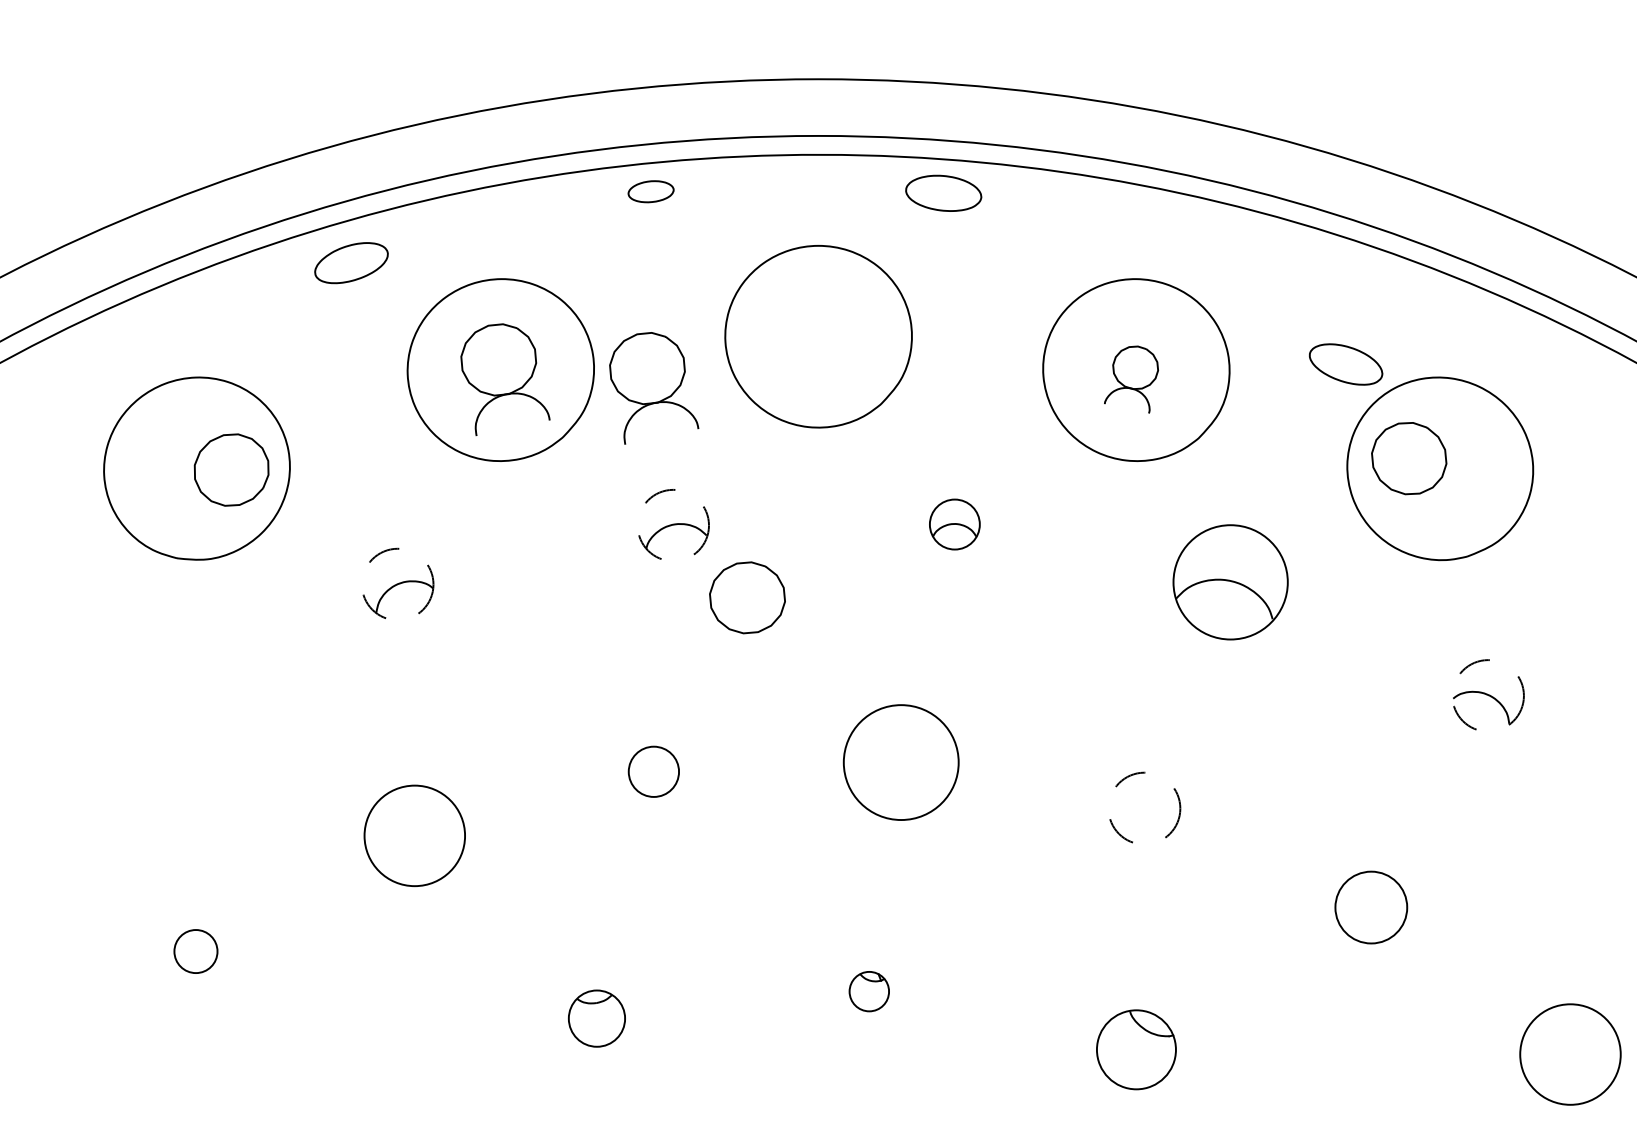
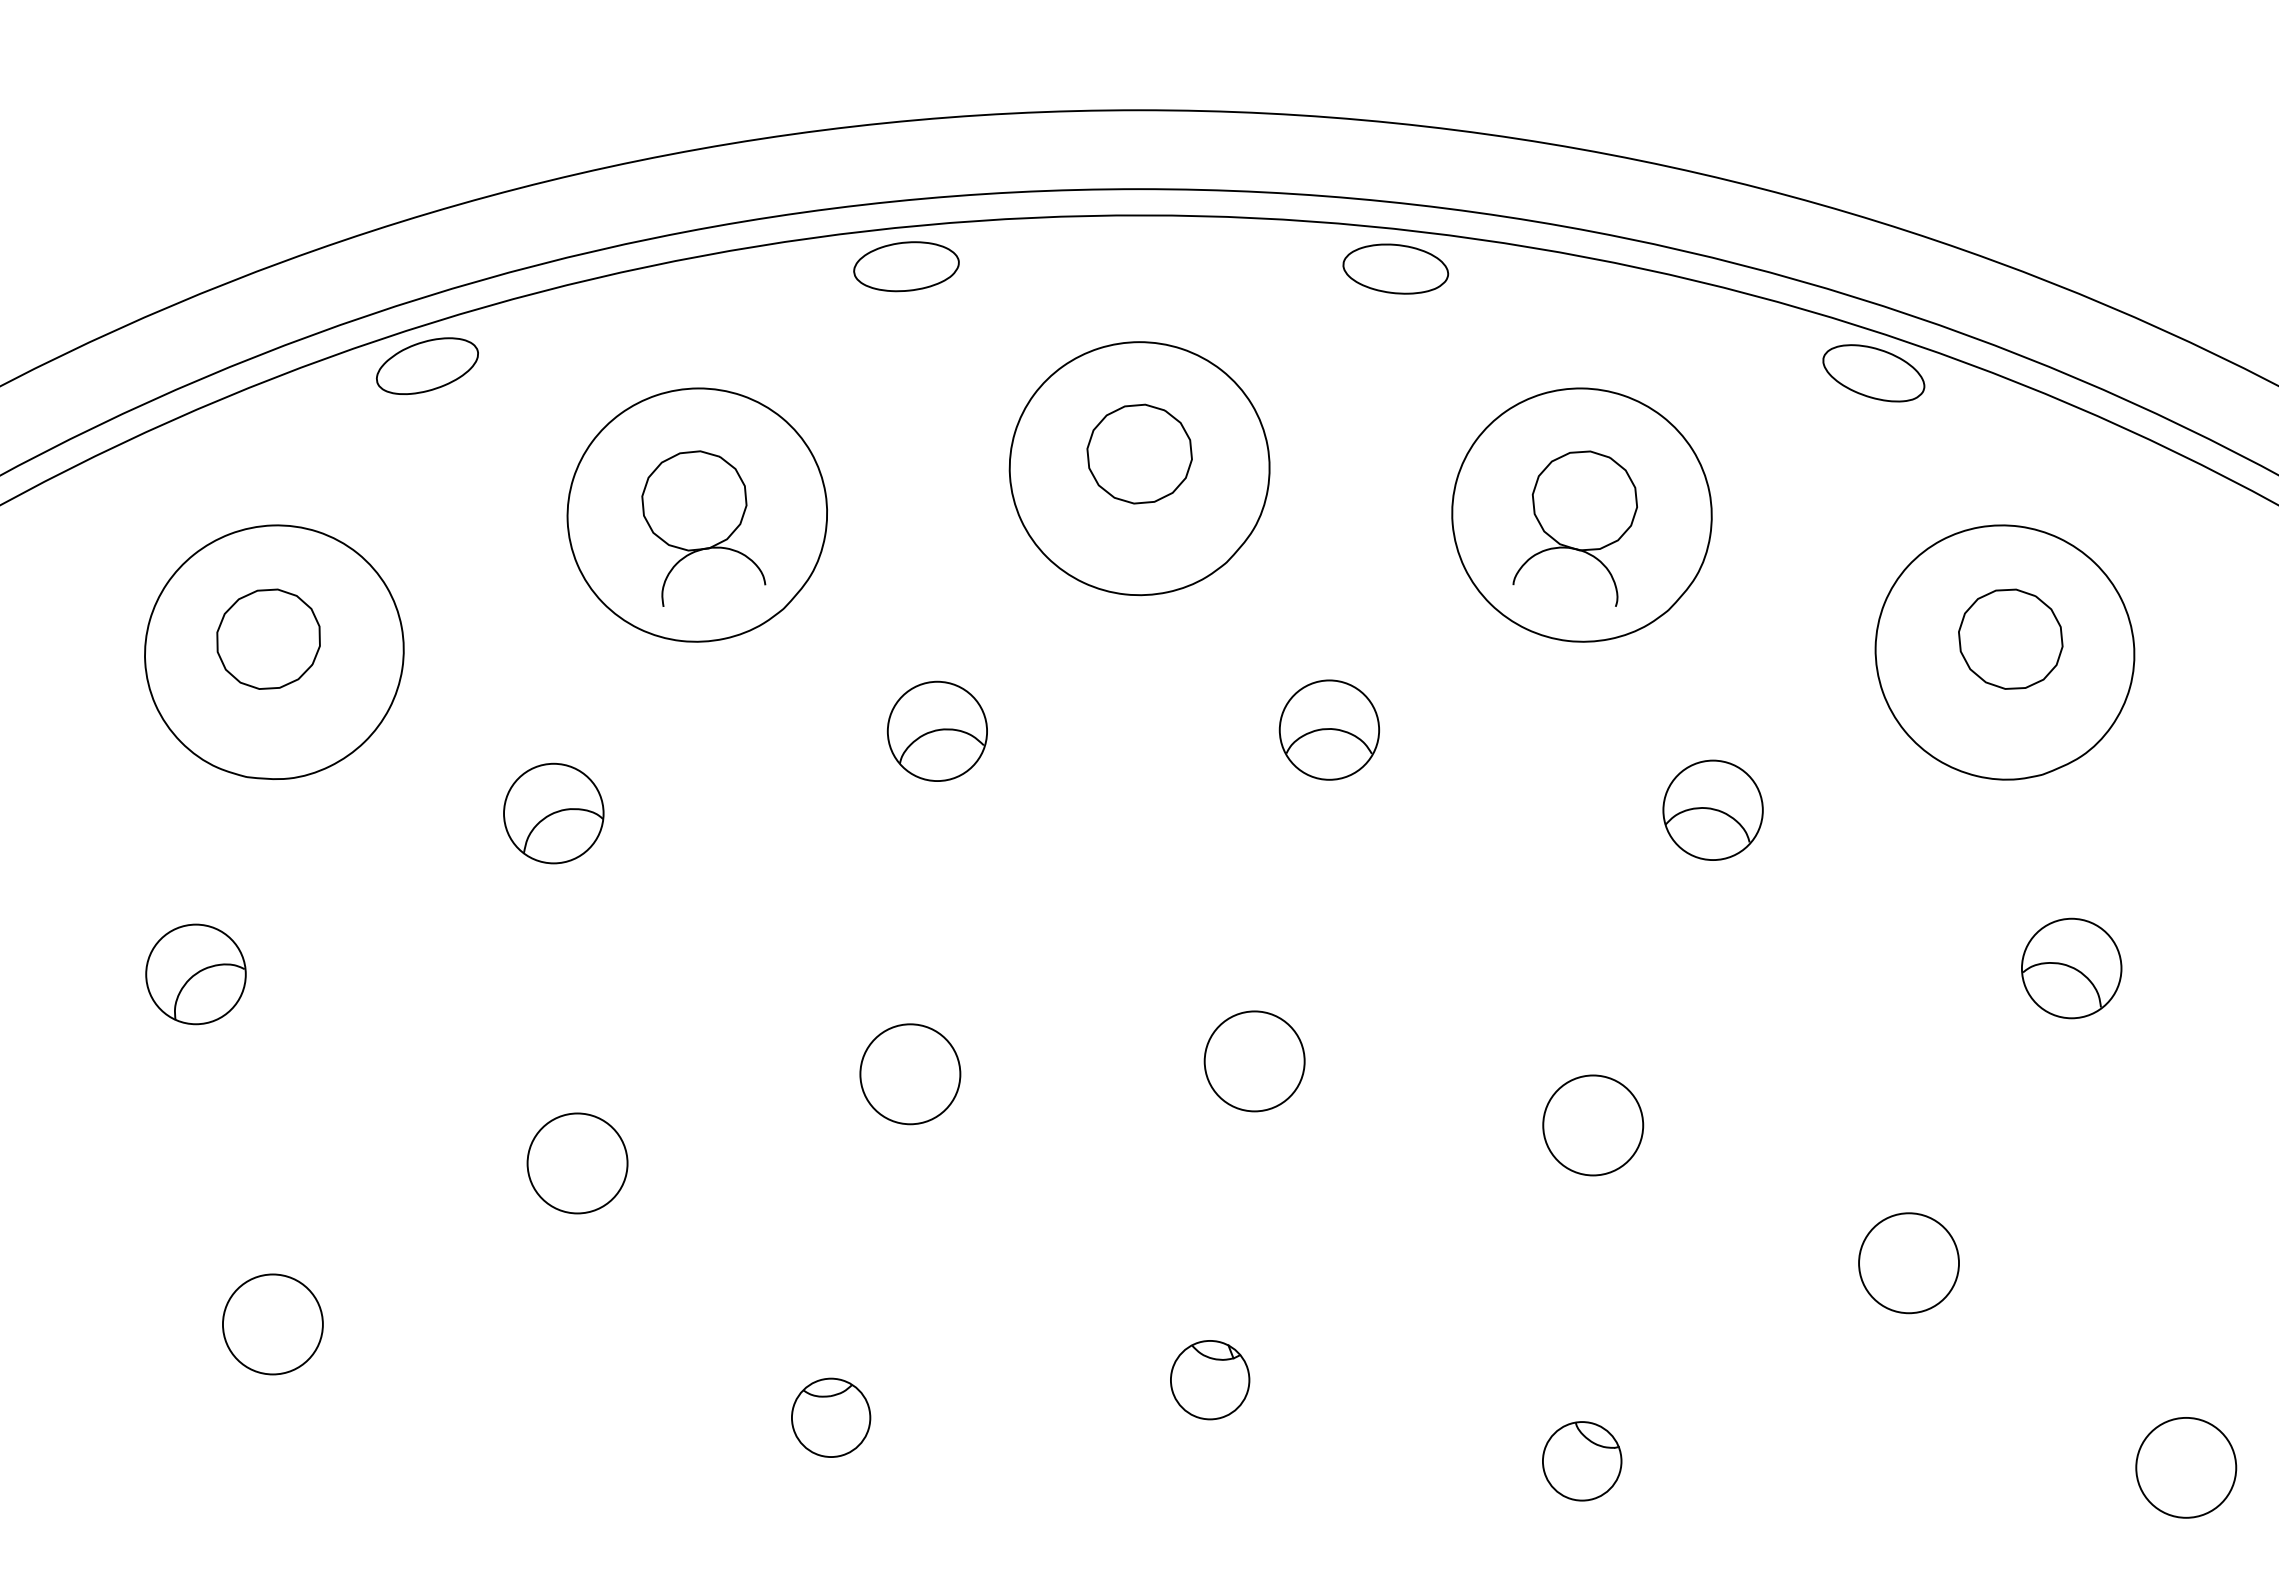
part: (651, 191) -> (906, 266), size x1.67
part: (943, 192) -> (1395, 268), moved
part: (351, 262) -> (427, 365), moved
part: (1345, 364) -> (1873, 373), moved
part: (1131, 379) -> (1574, 528), size x1.67
part: (653, 388) -> (910, 540), removed
part: (1409, 458) -> (2010, 638), moved
part: (231, 469) -> (268, 638), moved
part: (954, 524) -> (1328, 729), size x1.43
circle: (673, 525) -> (937, 731), dashed -> solid
part: (1230, 581) -> (1712, 809), size x0.62
circle: (397, 584) -> (553, 813), dashed -> solid
part: (747, 597) -> (1139, 453), moved
circle: (1488, 695) -> (2071, 968), dashed -> solid
part: (140, 700) -> (195, 974), added
circle: (901, 762) -> (1254, 1061), size x0.62
circle: (653, 771) -> (910, 1074), size x1.43
circle: (1144, 808) -> (1593, 1125), dashed -> solid
circle: (414, 835) -> (577, 1163), size x0.71
circle: (195, 951) -> (272, 1324), size x1.67
part: (869, 991) -> (1210, 1380), size x1.43
part: (1136, 1049) -> (1582, 1461), size x0.71
circle: (1570, 1054) -> (2186, 1467), size x0.71

